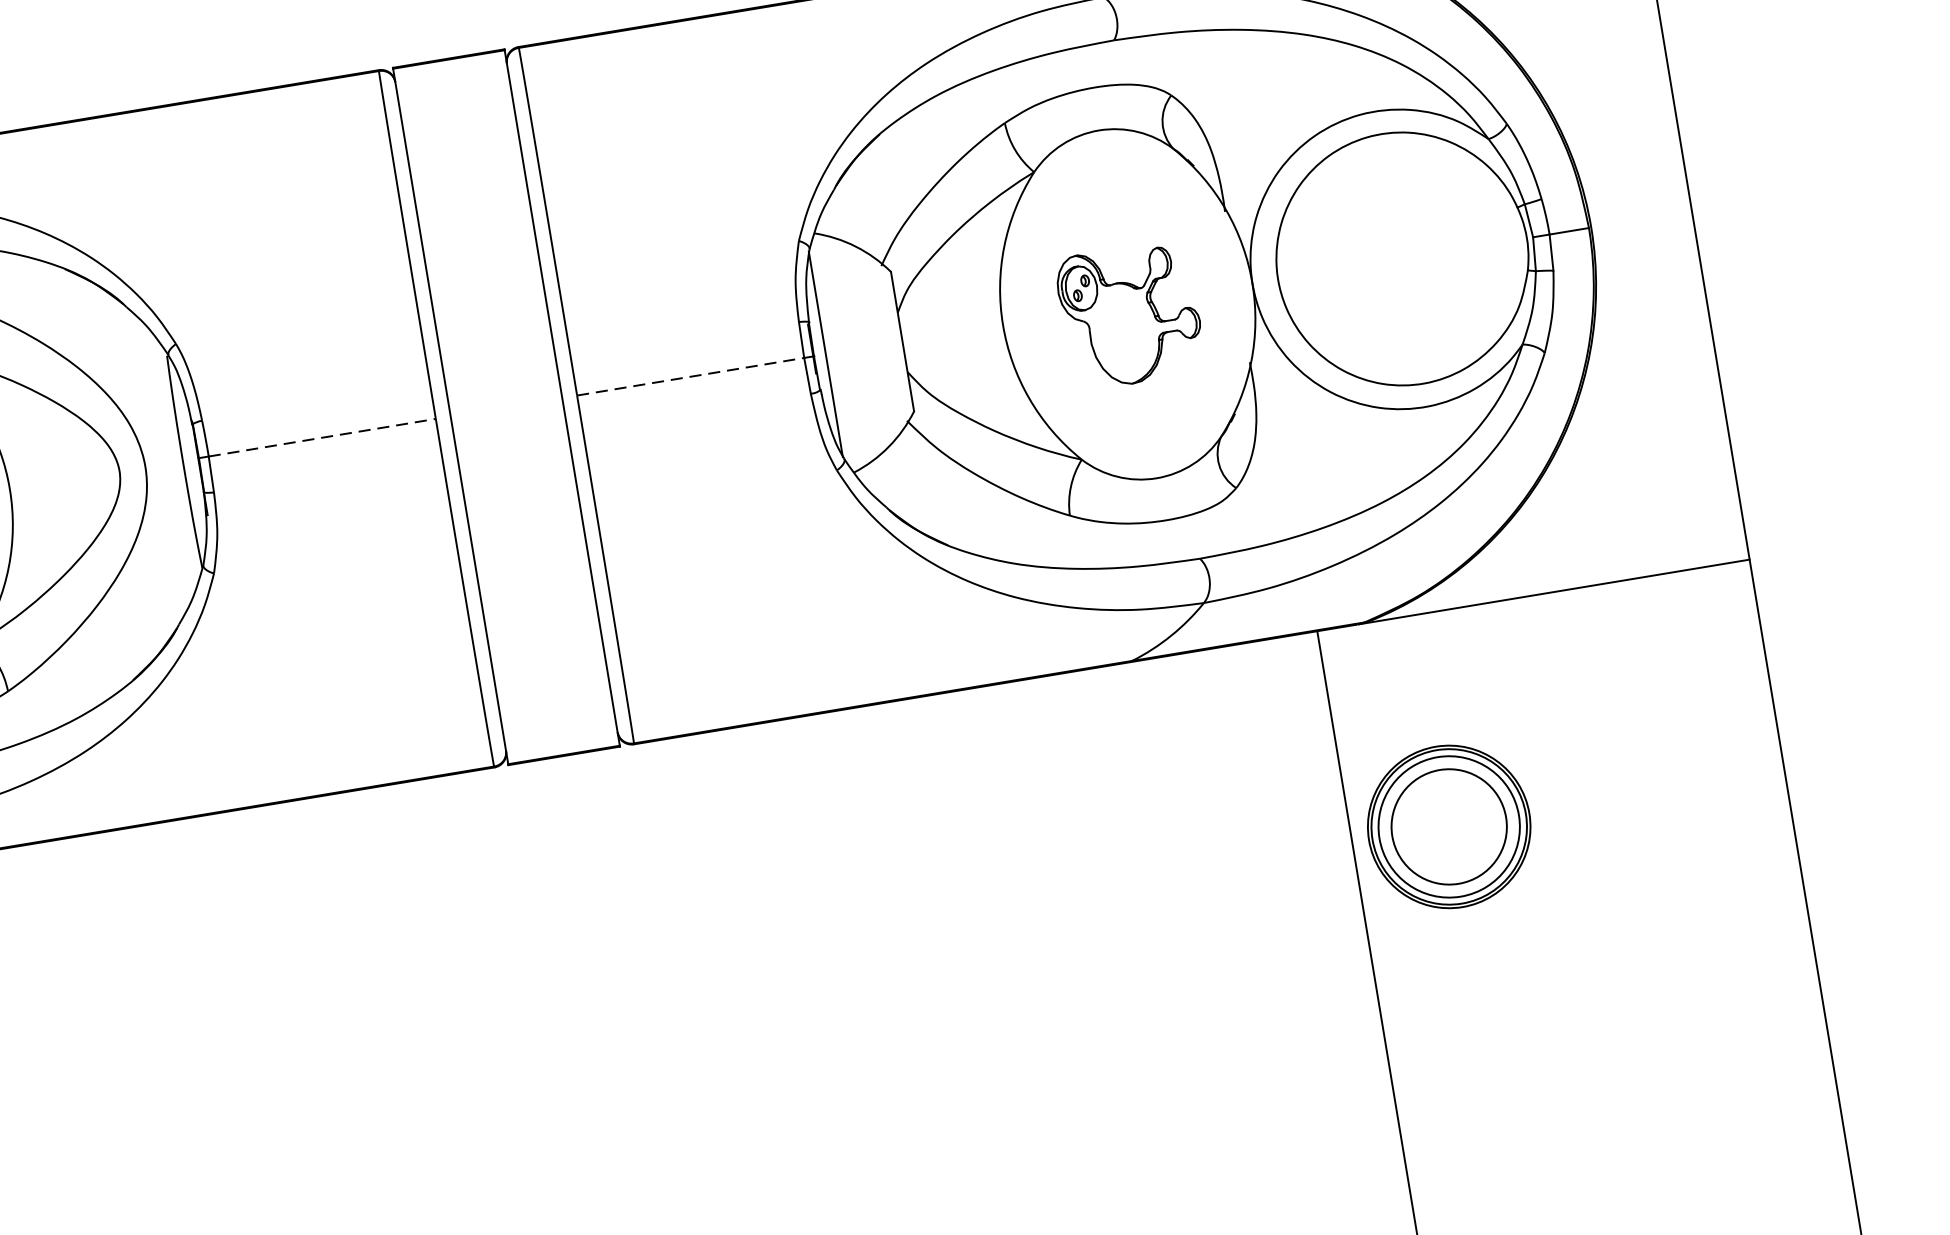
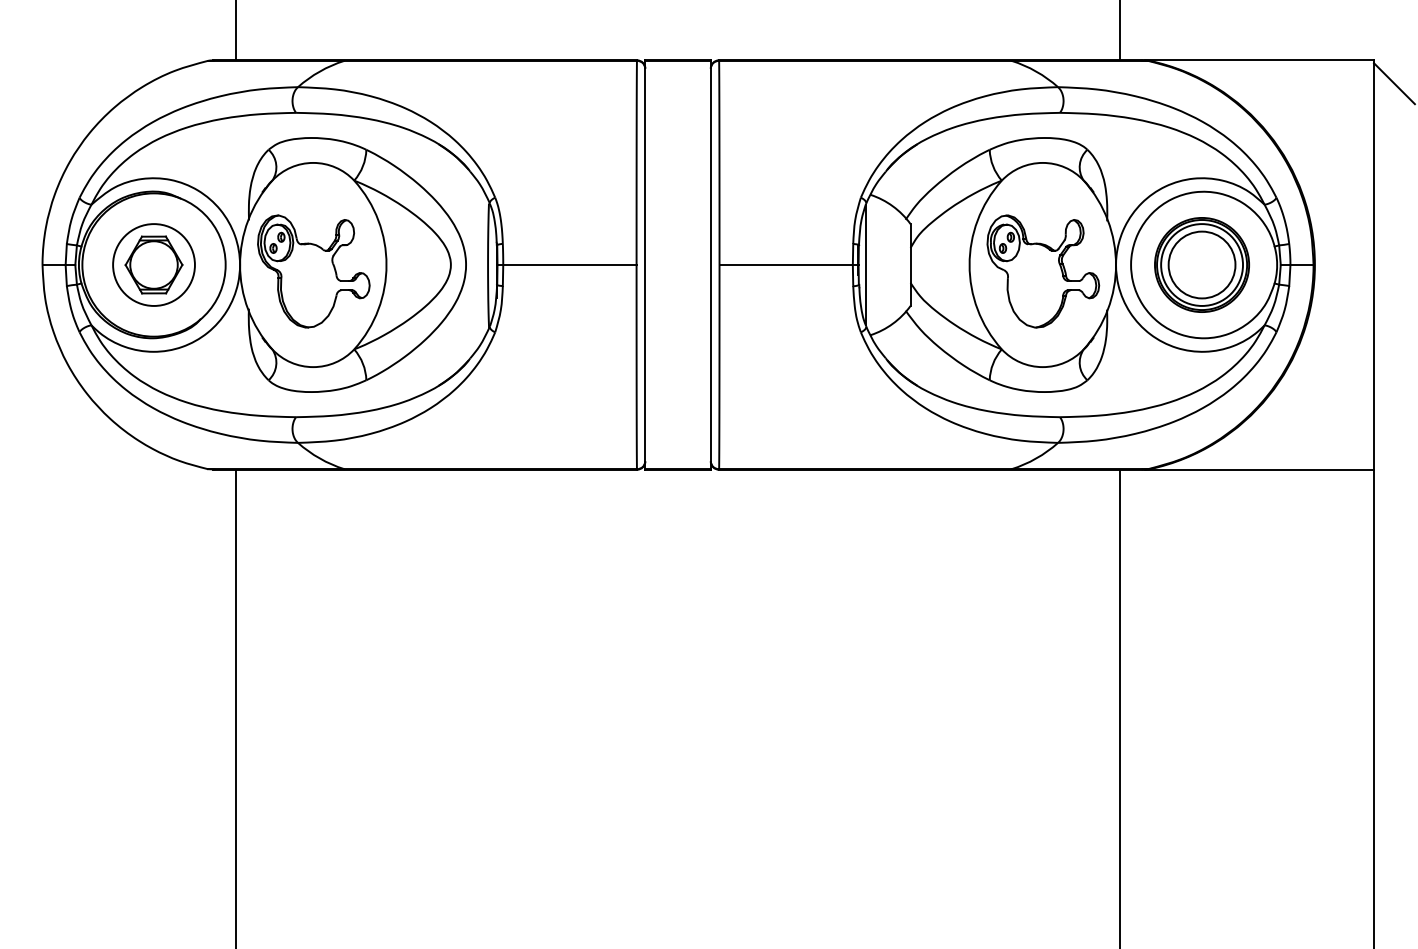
part: (1130, 315) -> (1043, 271), size x1.43
line: (691, 377) -> (786, 265), dashed -> solid
line: (321, 438) -> (569, 265), dashed -> solid
part: (1448, 826) -> (1201, 264), moved

